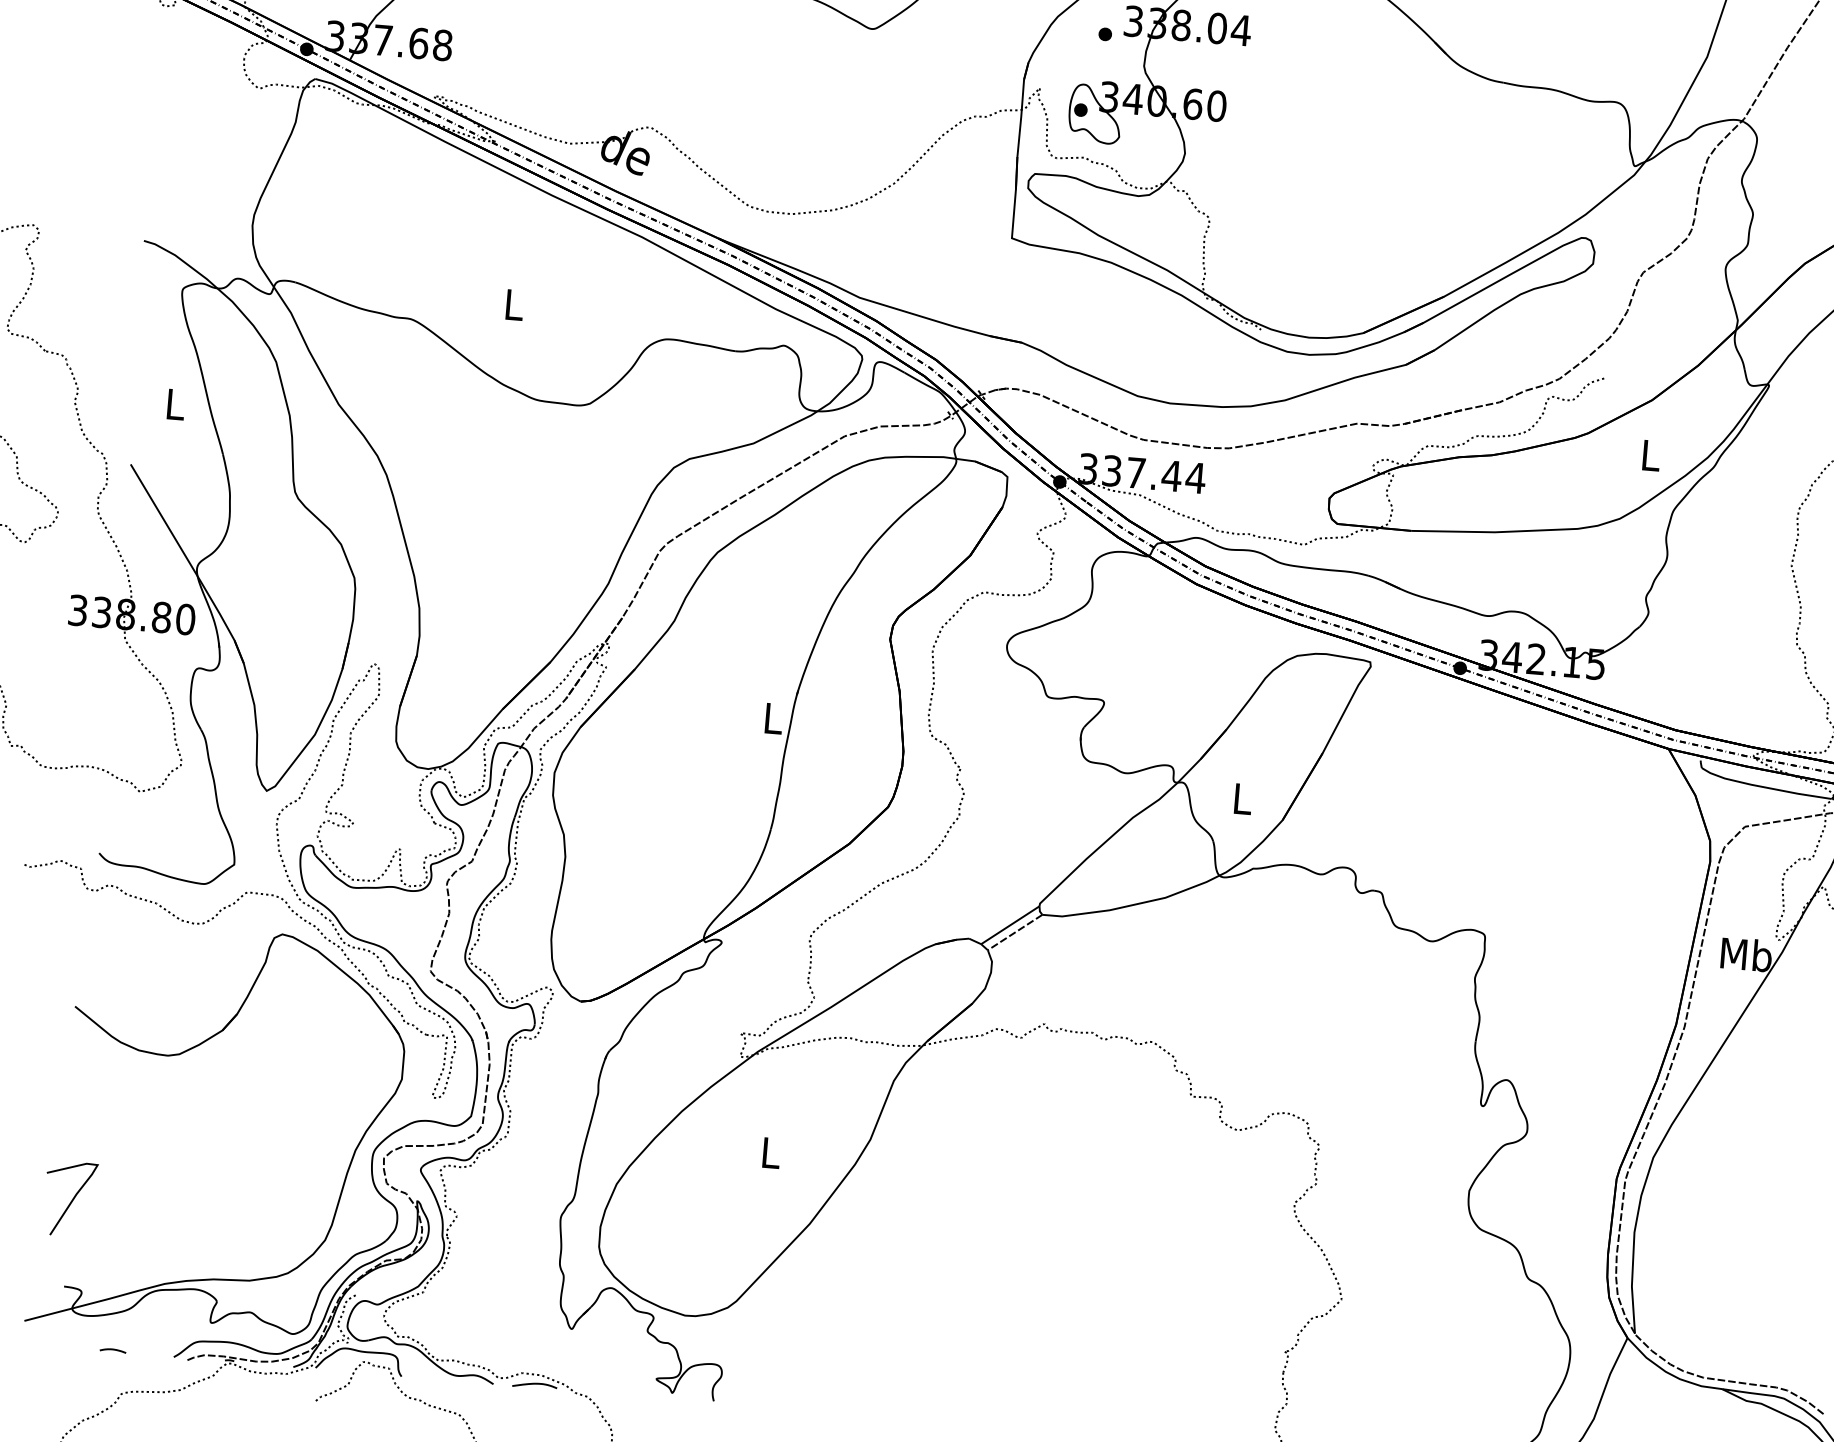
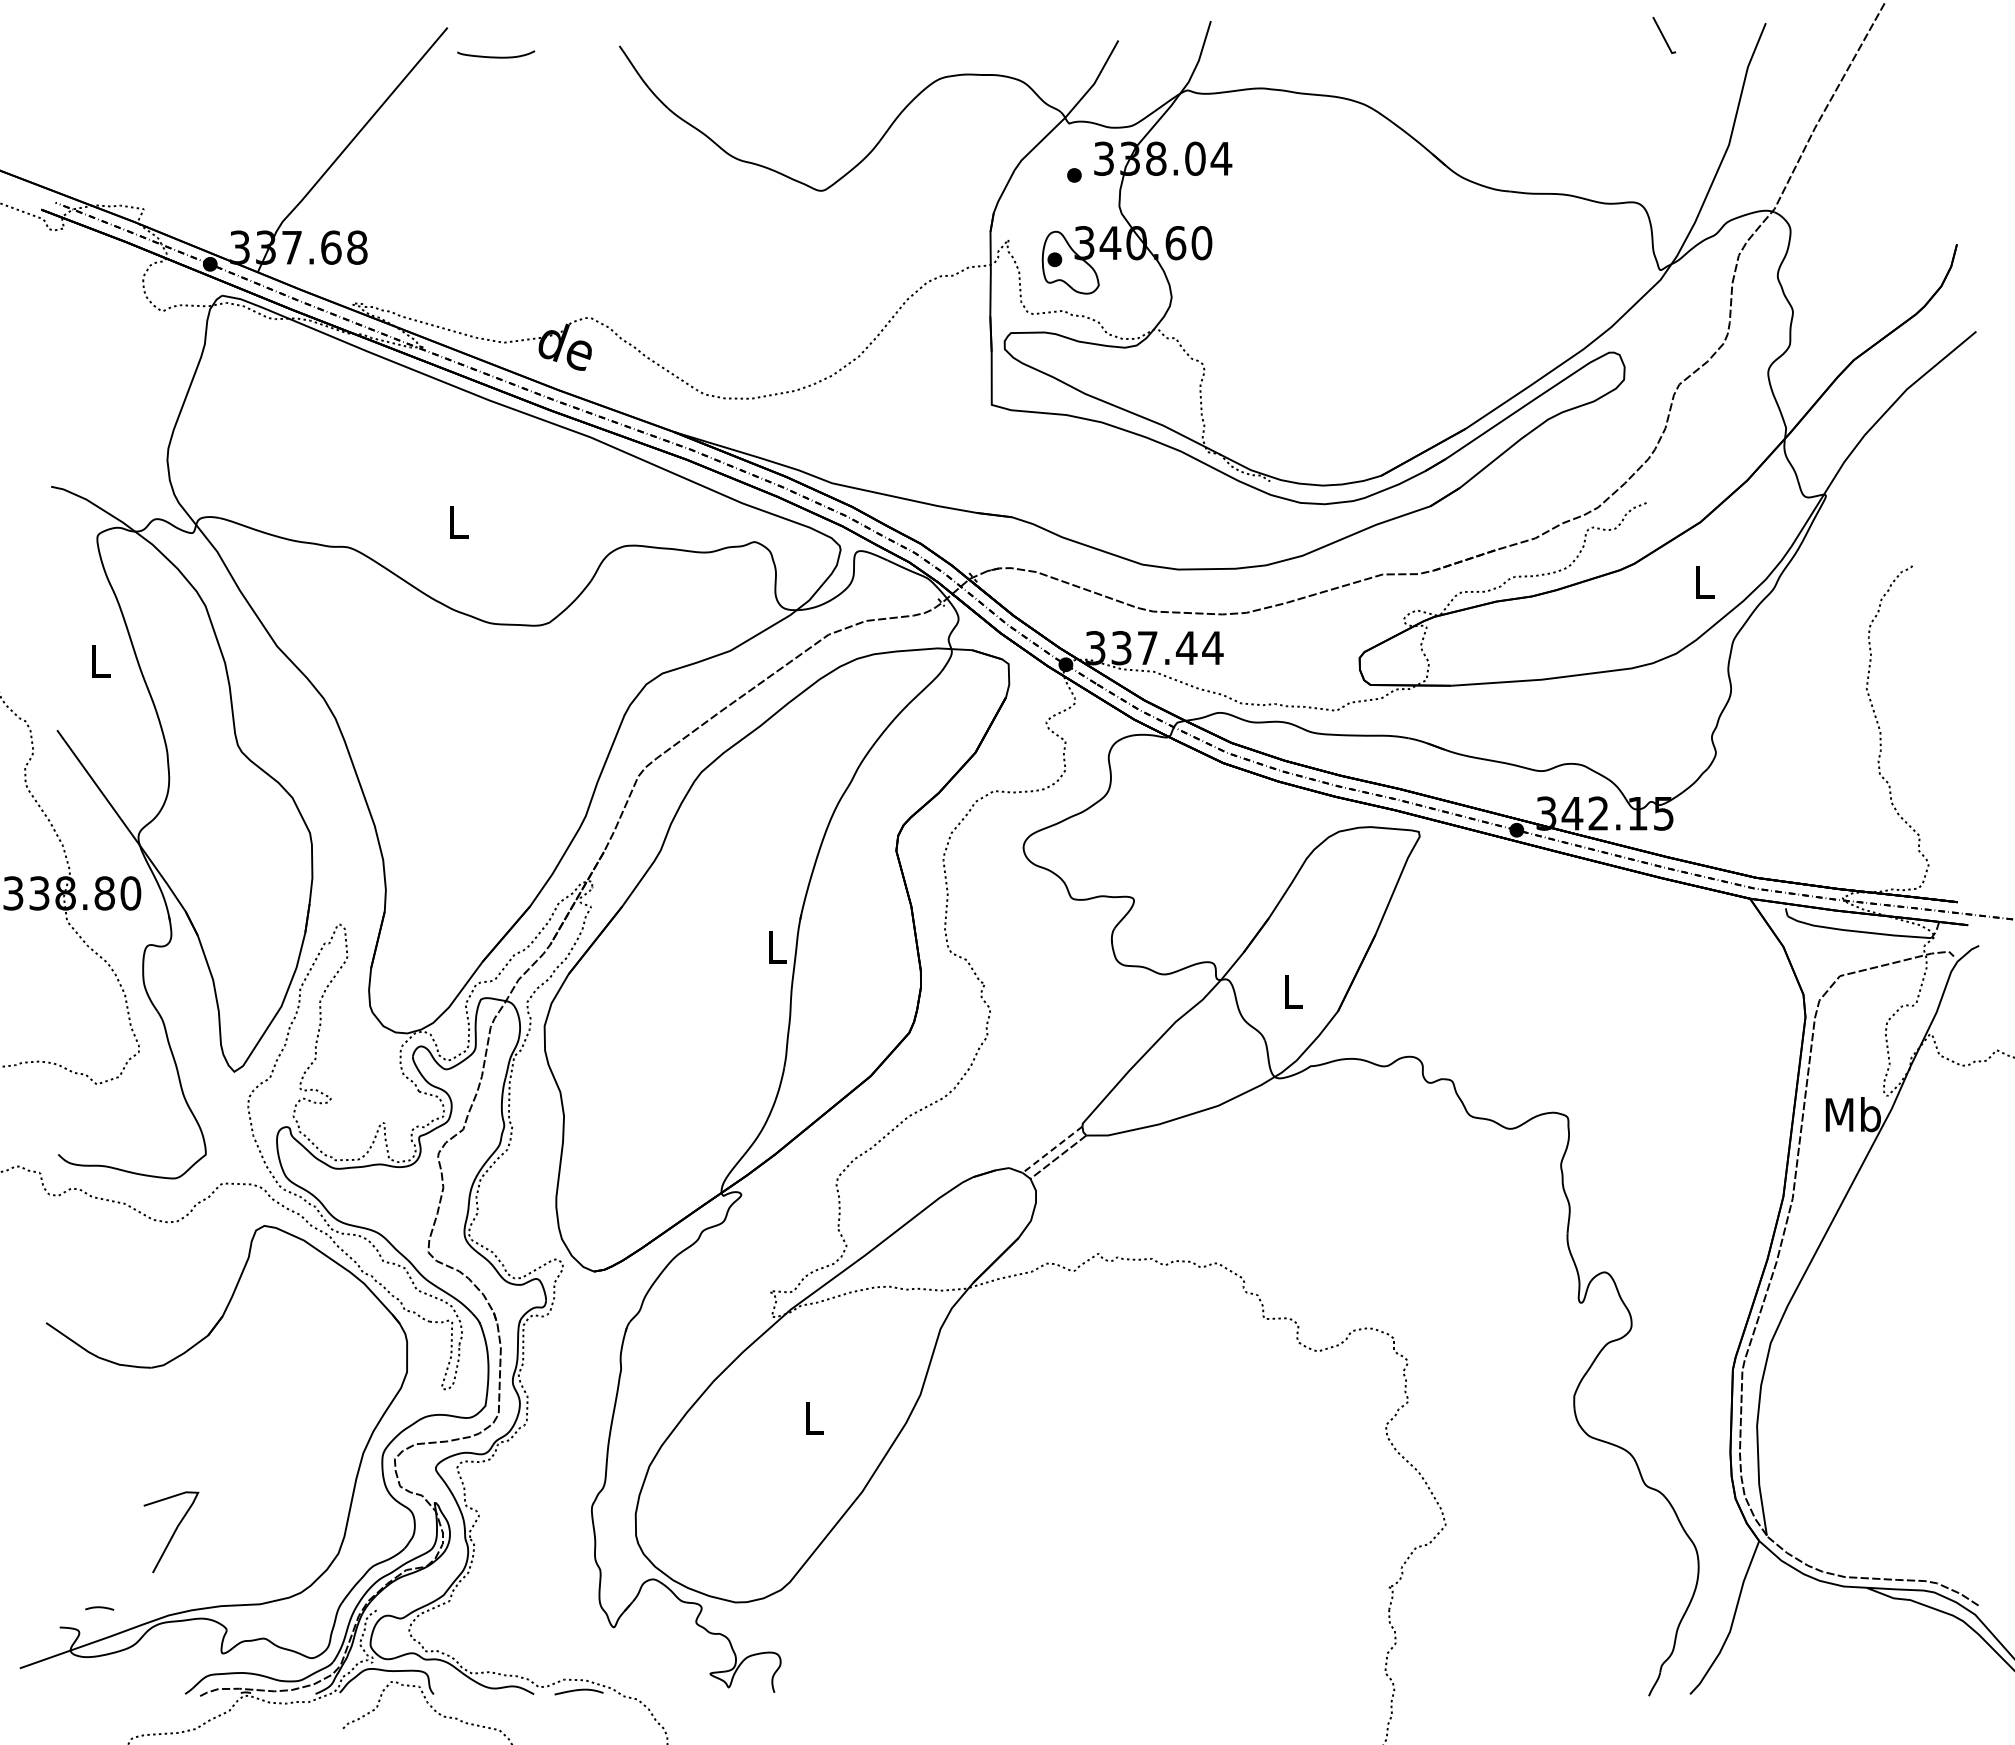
line: (1010, 925) -> (1052, 1149), solid -> dashed
curve: (72, 1199) -> (173, 1532), moved
curve: (112, 1350) -> (99, 1608), moved

